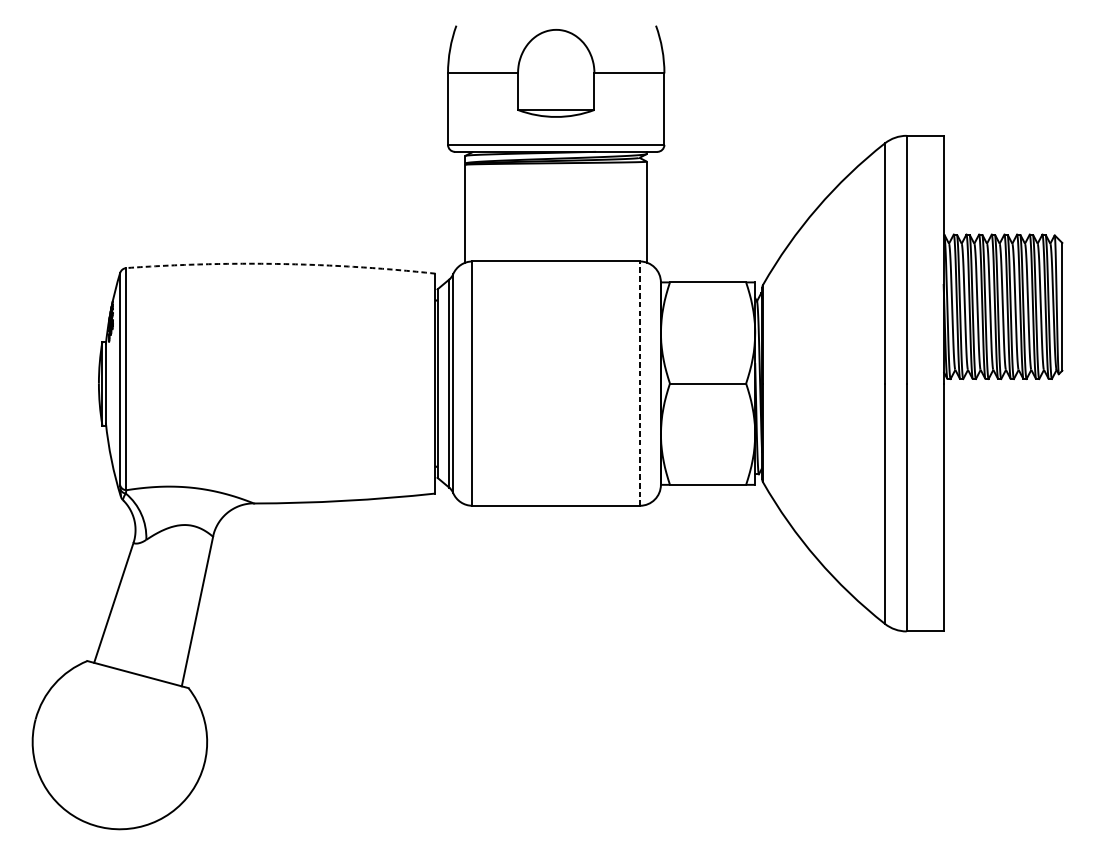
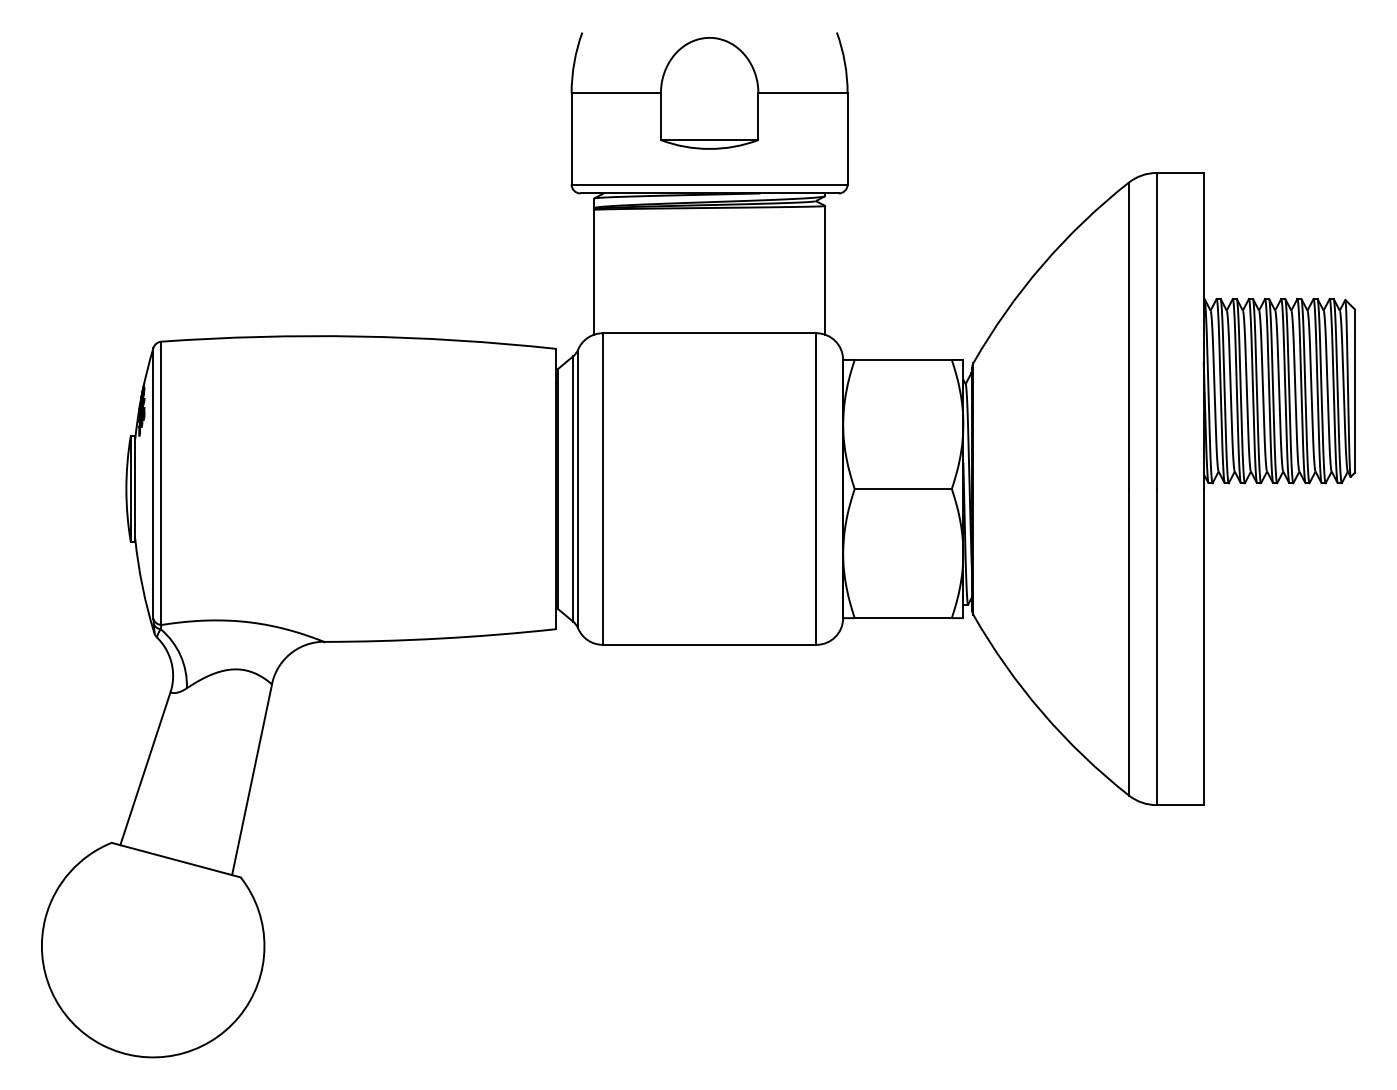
arc: (280, 264) -> (358, 336), dashed -> solid
line: (640, 383) -> (816, 489), dashed -> solid

